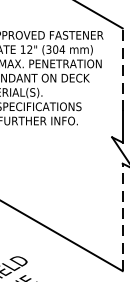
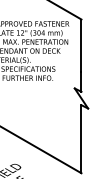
line: (122, 69) -> (81, 45), dashed -> solid
line: (122, 216) -> (81, 138), dashed -> solid

